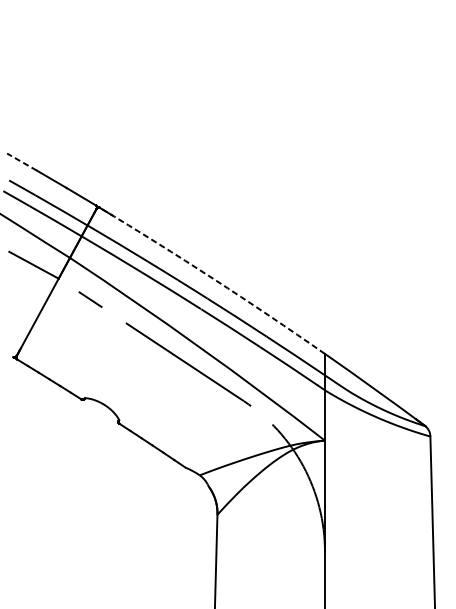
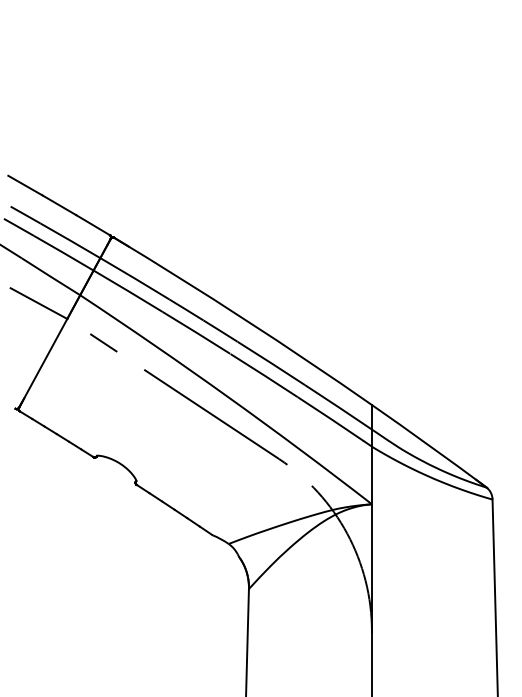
line: (22, 162) -> (25, 185), dashed -> solid
arc: (213, 279) -> (244, 319), dashed -> solid

